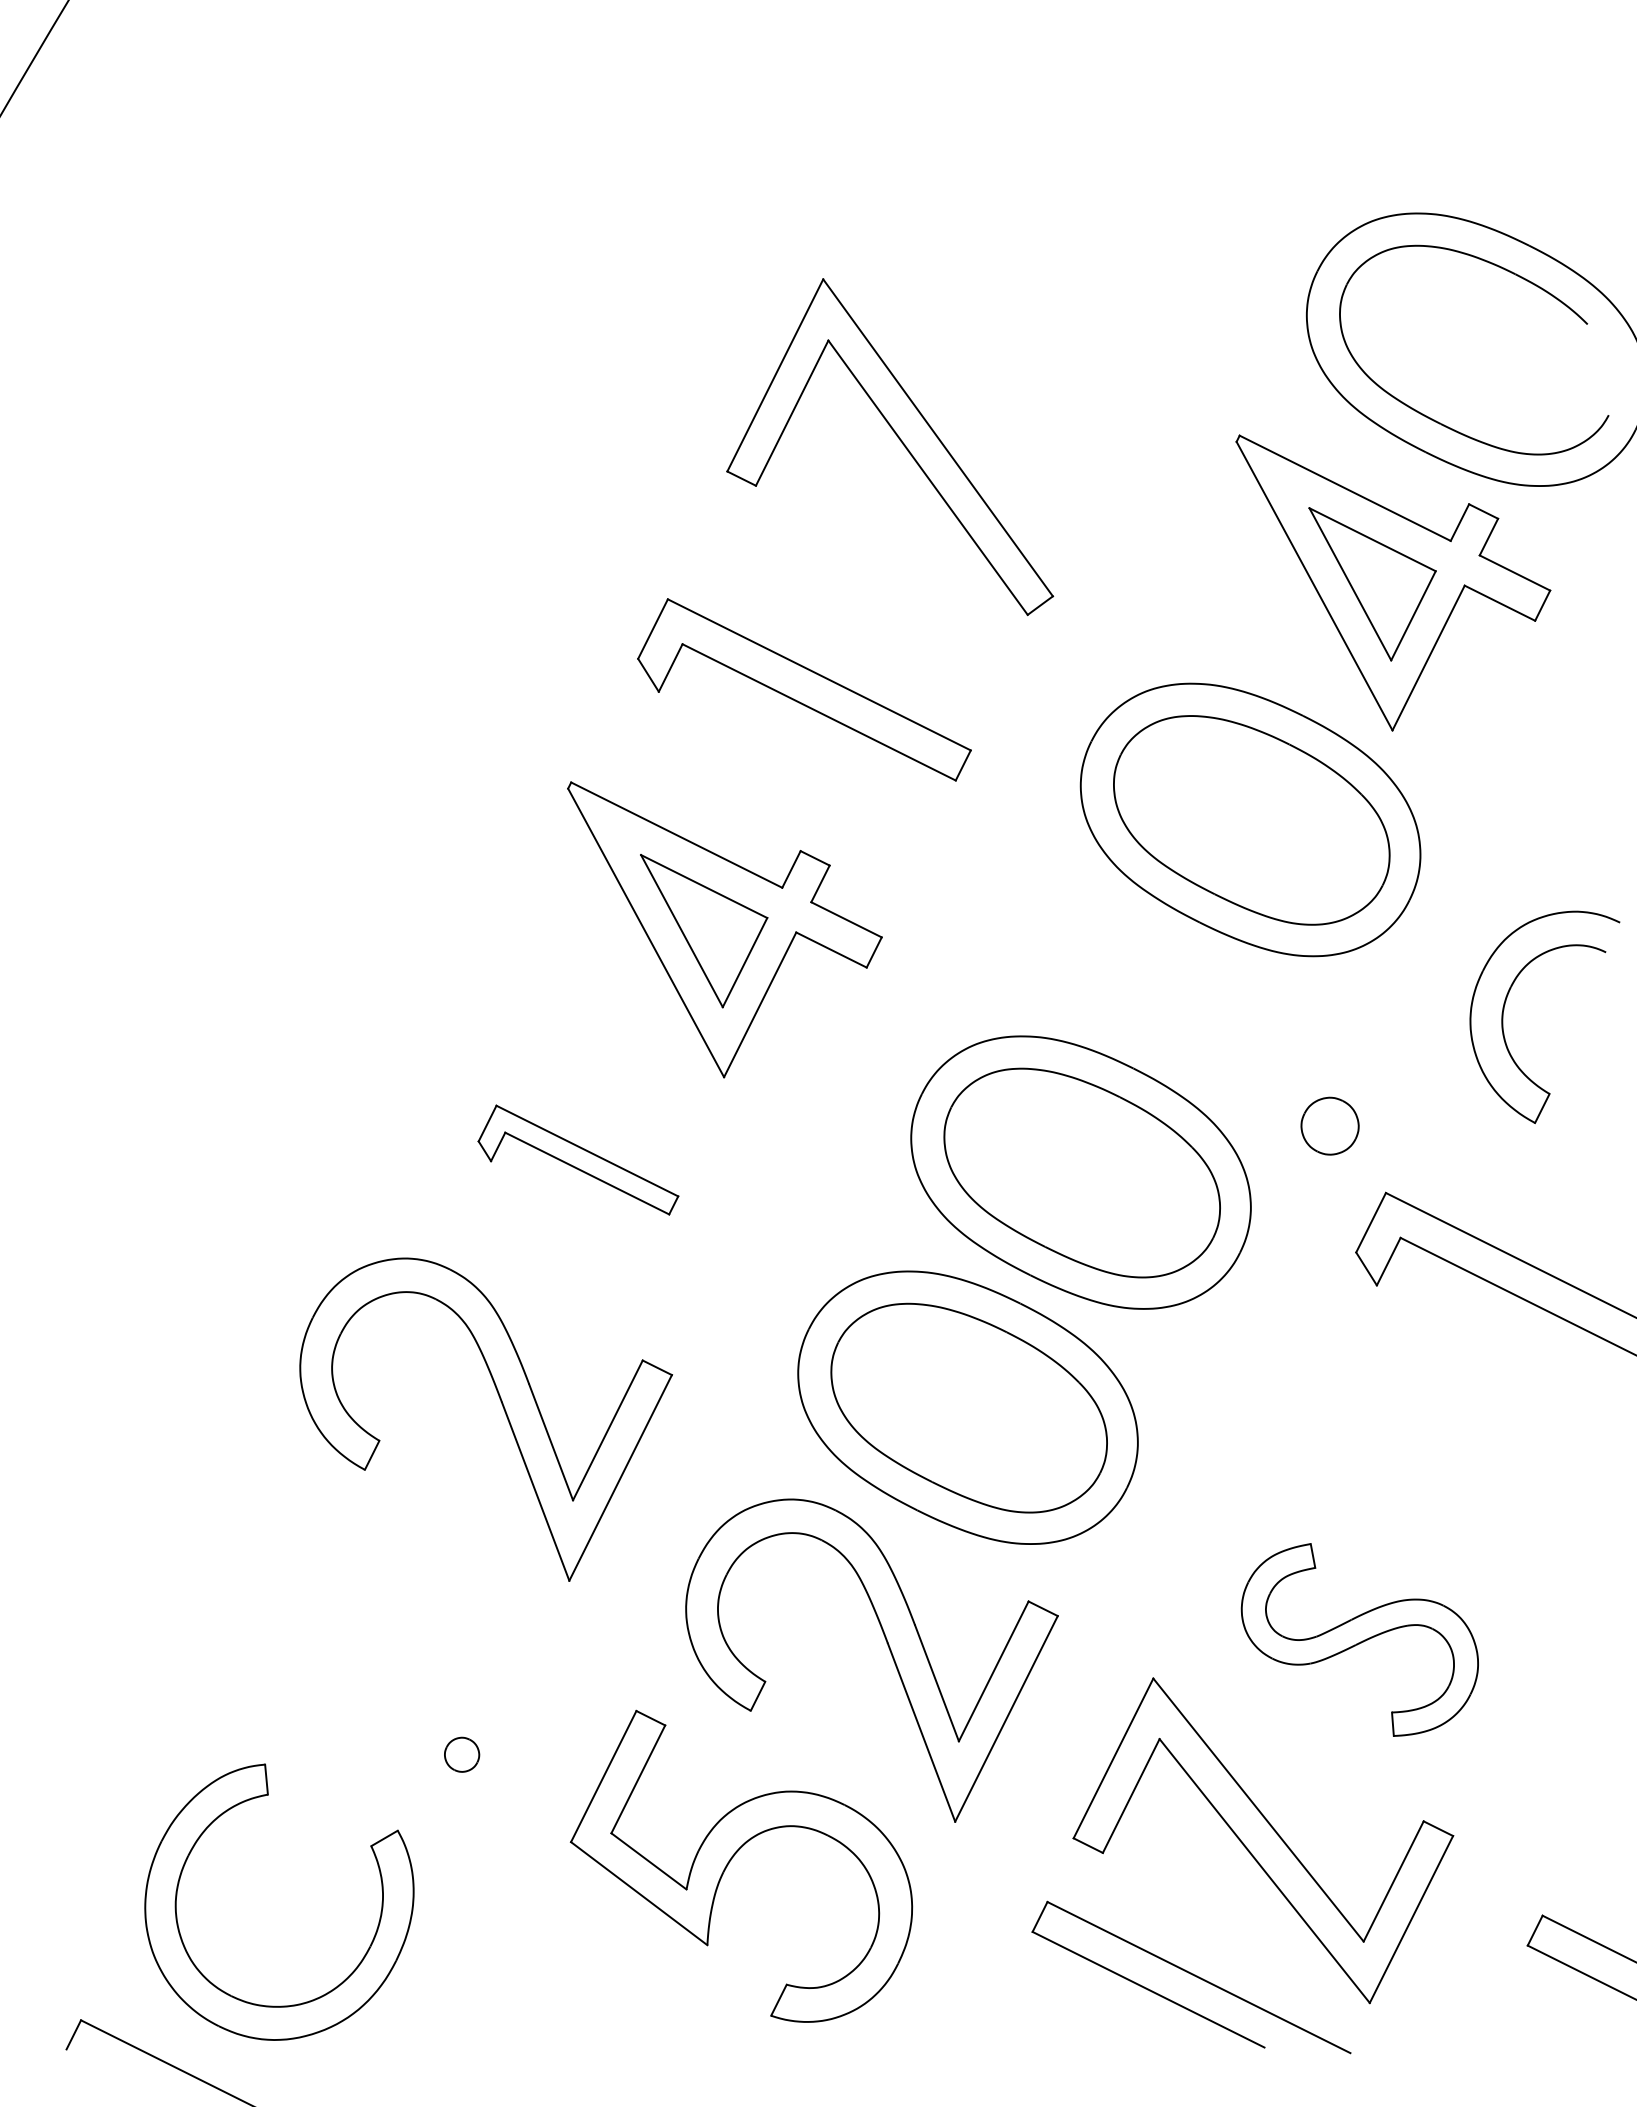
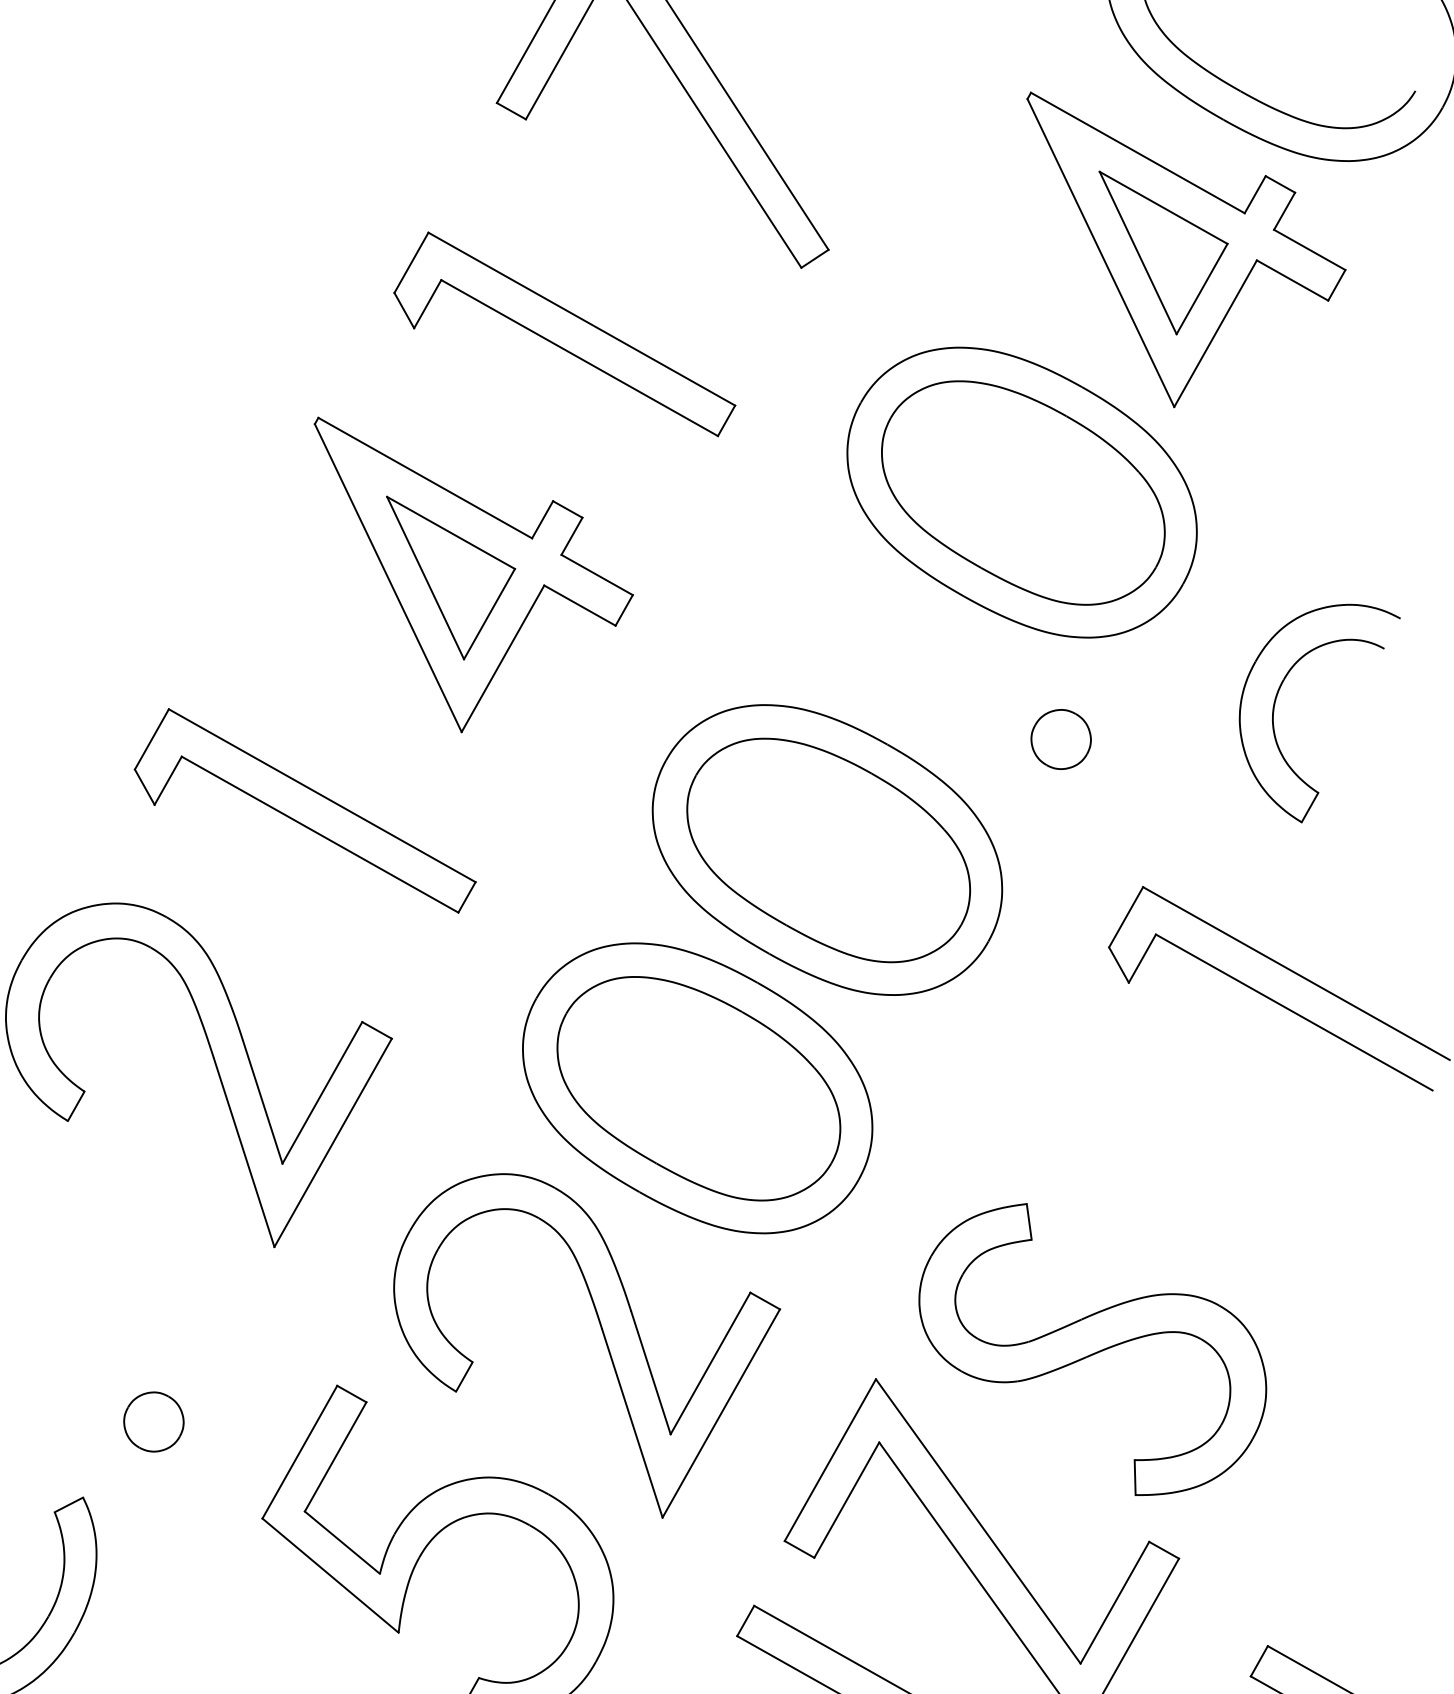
part: (1329, 1125) -> (1060, 738), moved
part: (578, 1159) -> (306, 809), size x1.67
part: (1359, 1639) -> (1092, 1349), size x1.43
part: (461, 1754) -> (153, 1421), size x1.67

